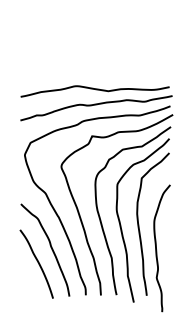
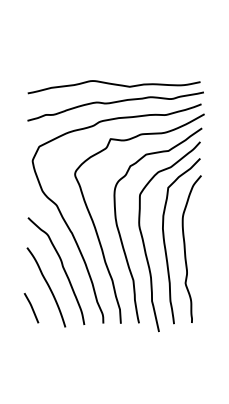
curve: (156, 247) -> (185, 248), moved
line: (23, 282) -> (31, 308), added

